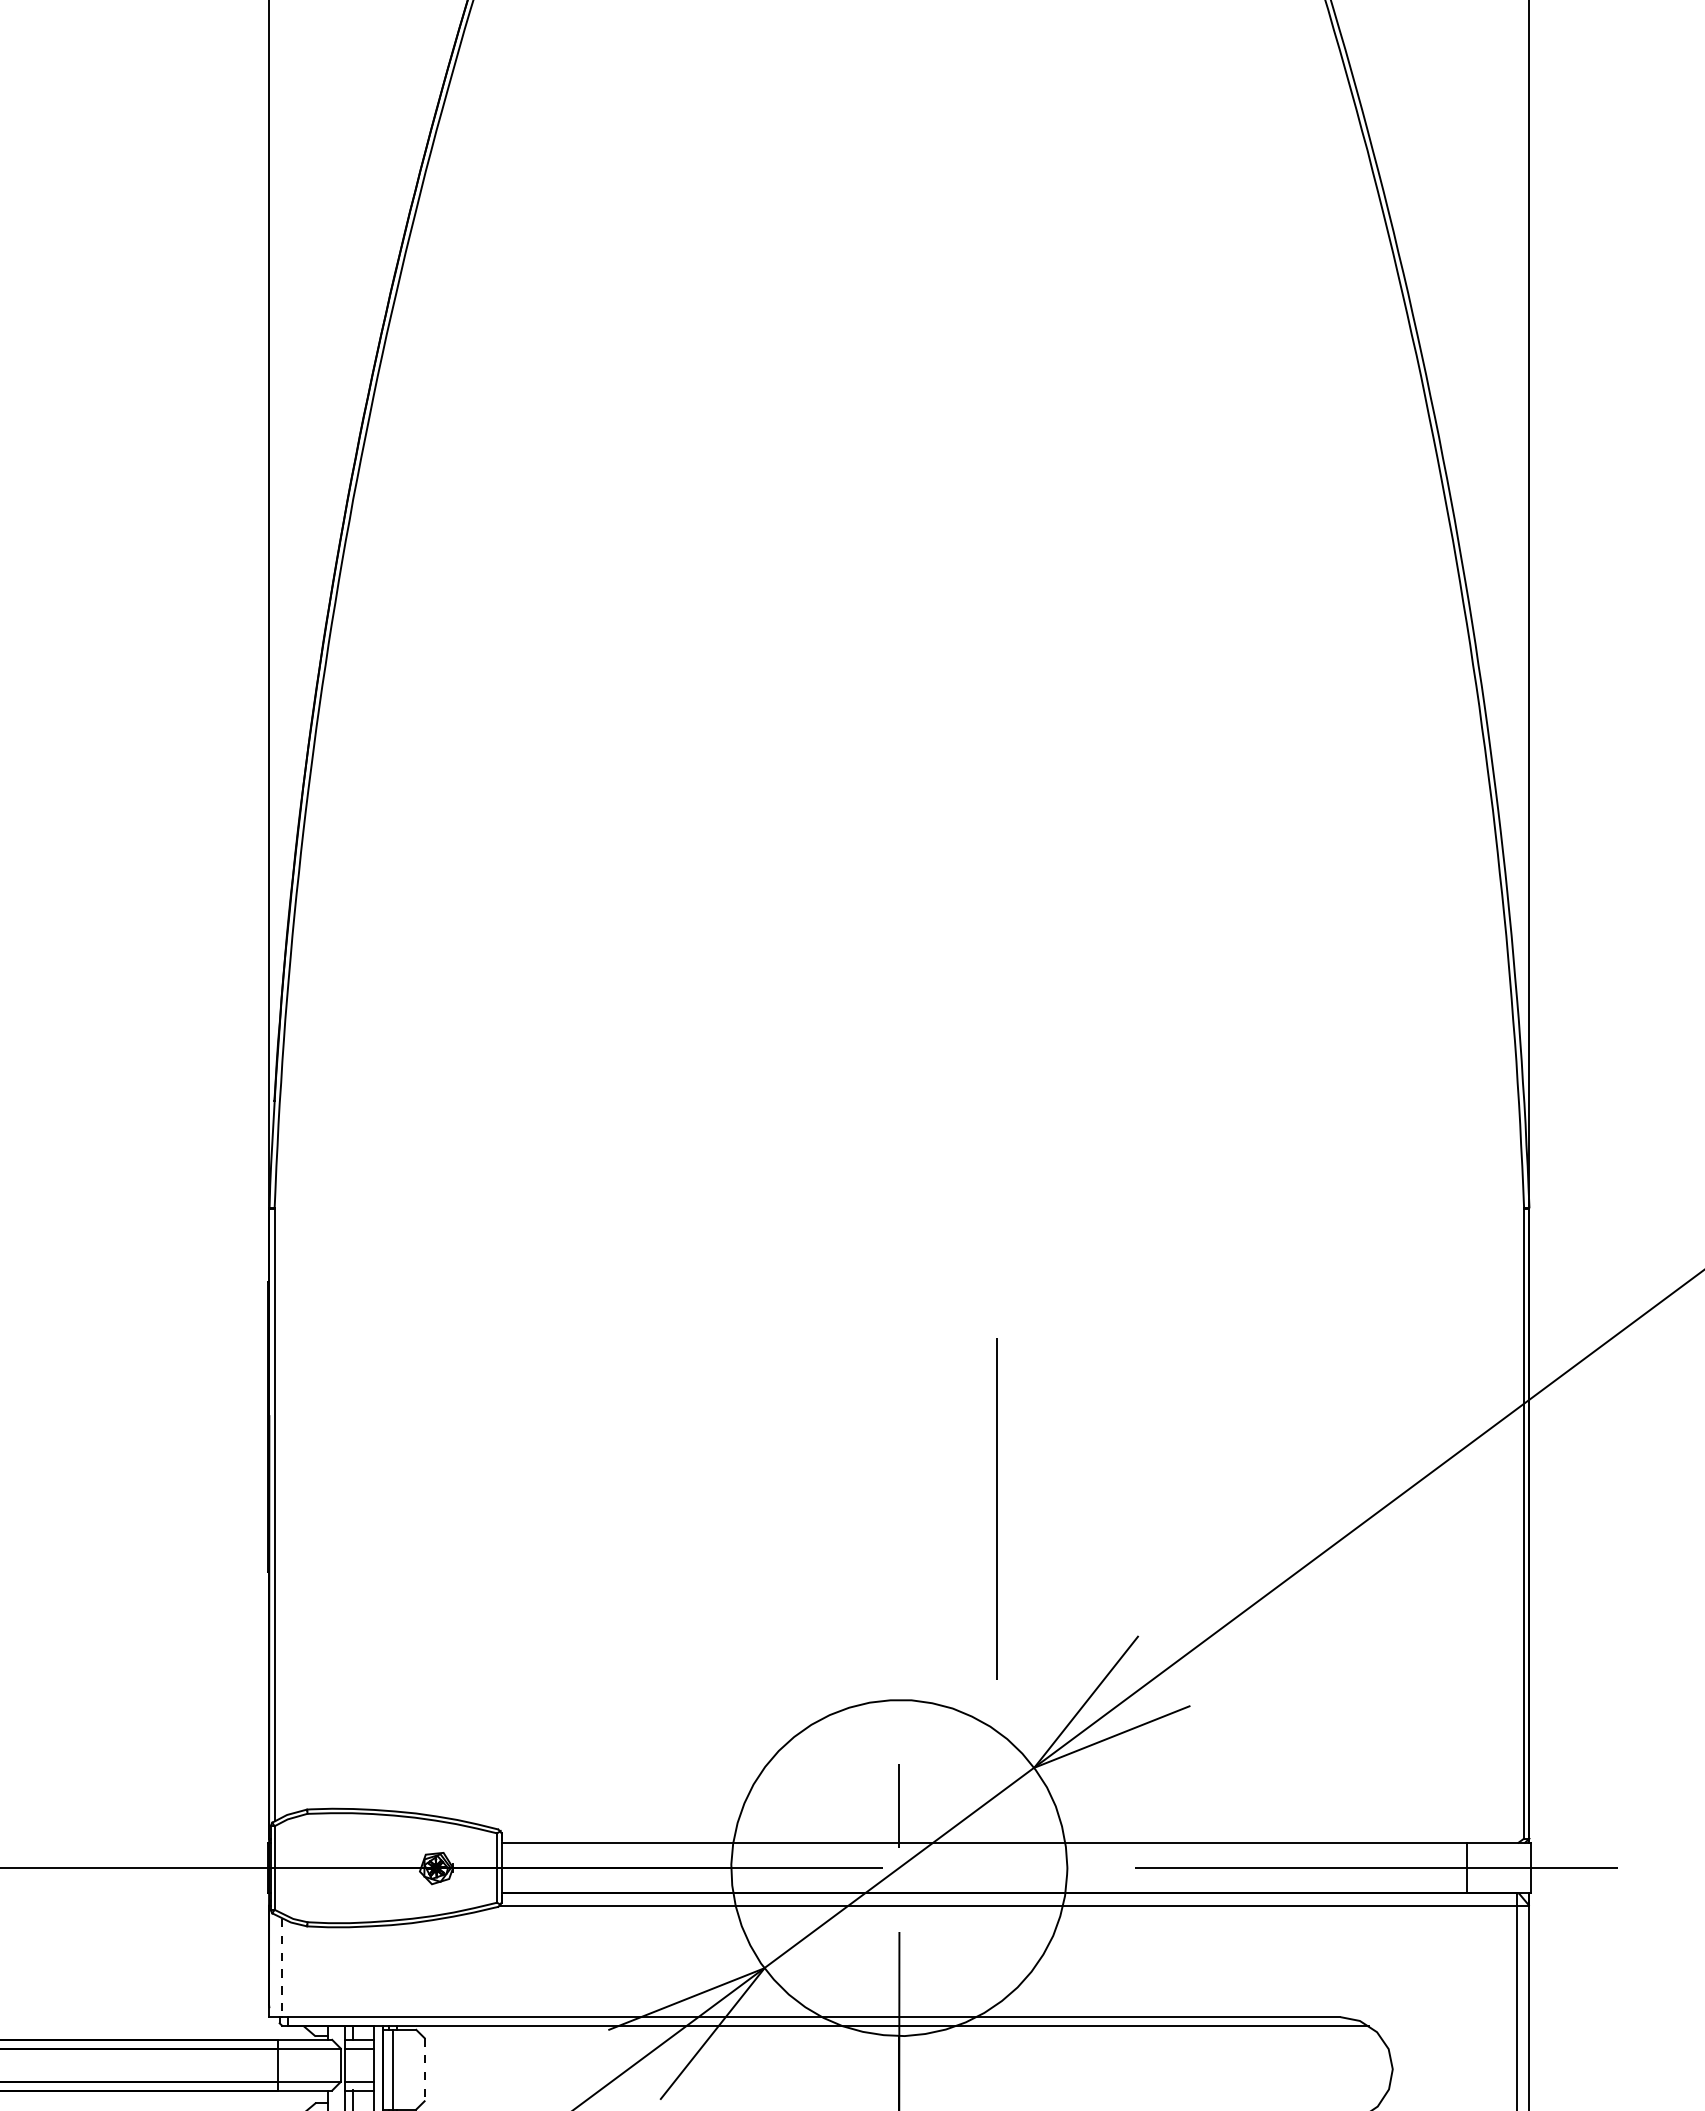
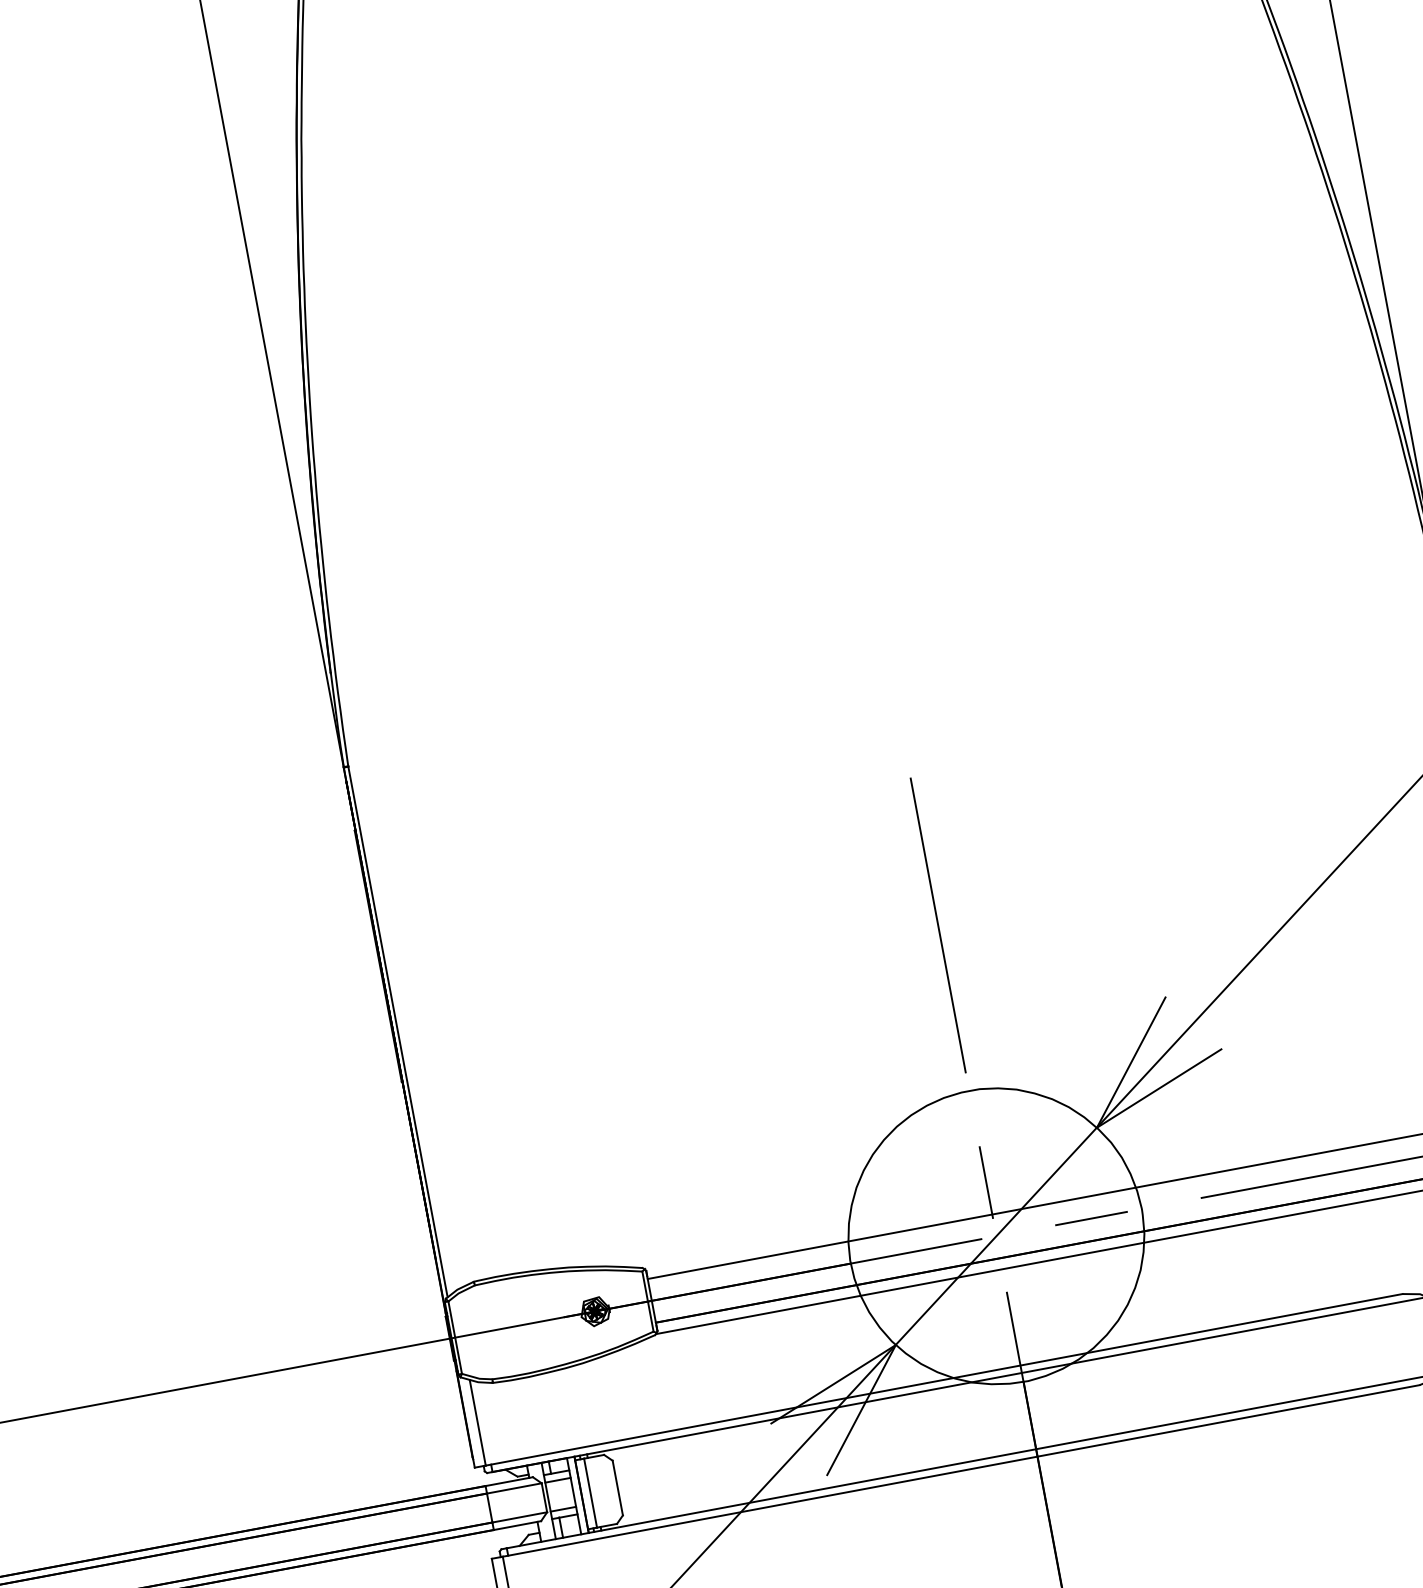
line: (996, 1508) -> (937, 925), moved
line: (1008, 1867) -> (1090, 1218), added
line: (282, 1968) -> (478, 1423), dashed -> solid
line: (424, 2069) -> (617, 1487), dashed -> solid

